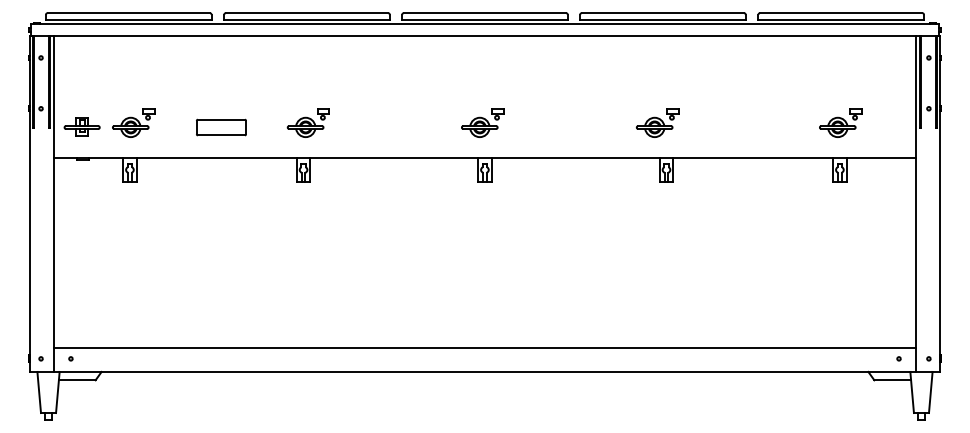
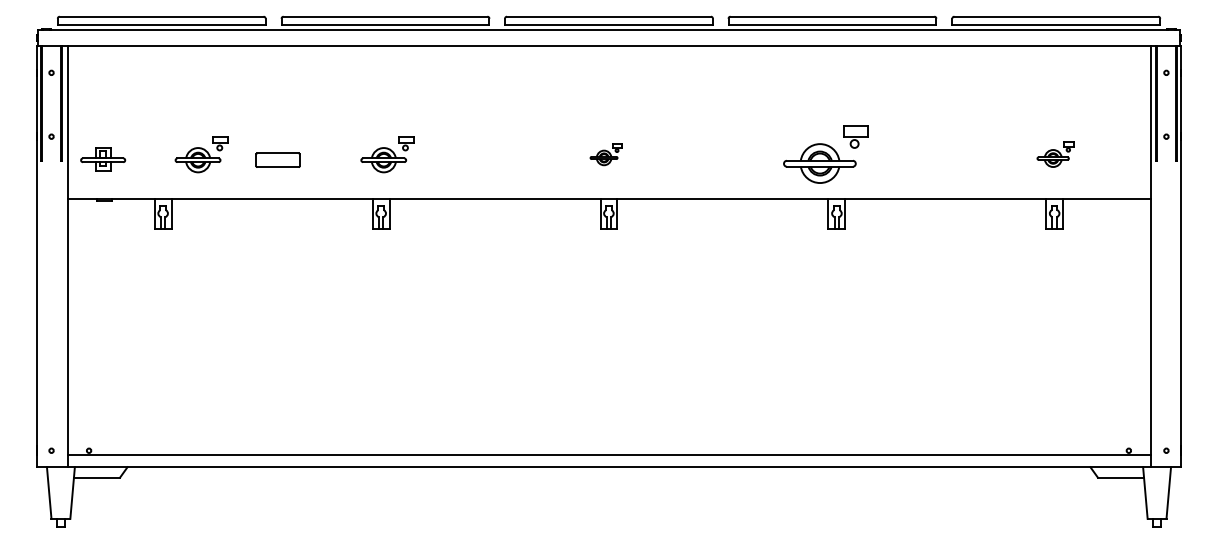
part: (133, 122) -> (201, 153), moved
part: (482, 122) -> (605, 153), size x0.6
part: (657, 122) -> (825, 153), size x1.6
part: (840, 122) -> (1055, 153), size x0.7
part: (221, 127) -> (278, 160), size x0.7
line: (484, 348) -> (608, 455), moved

